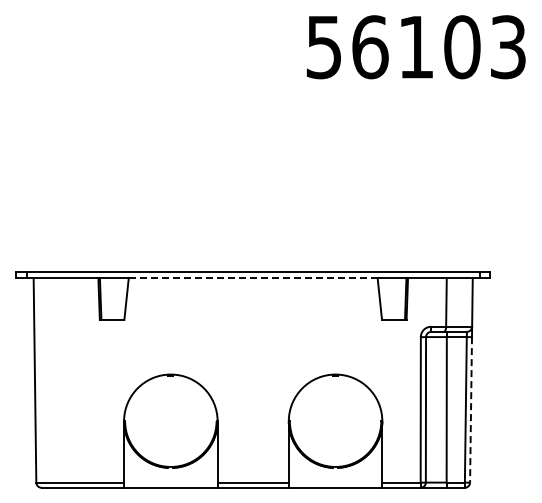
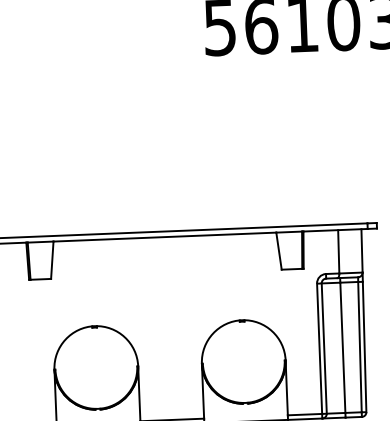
line: (253, 278) -> (165, 237), dashed -> solid
line: (471, 409) -> (365, 346), dashed -> solid

